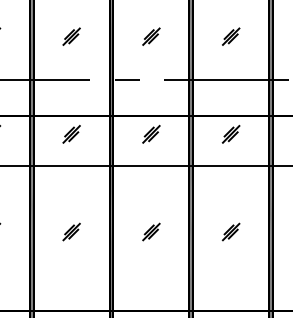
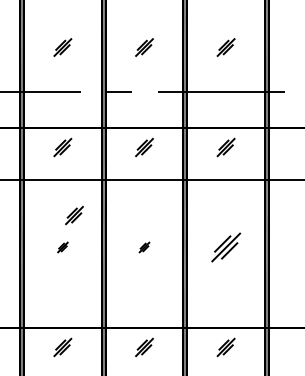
part: (83, 200) -> (74, 215), added
part: (71, 232) -> (62, 247), size x0.6
part: (151, 232) -> (144, 247), size x0.6
part: (230, 232) -> (225, 247), size x1.6

